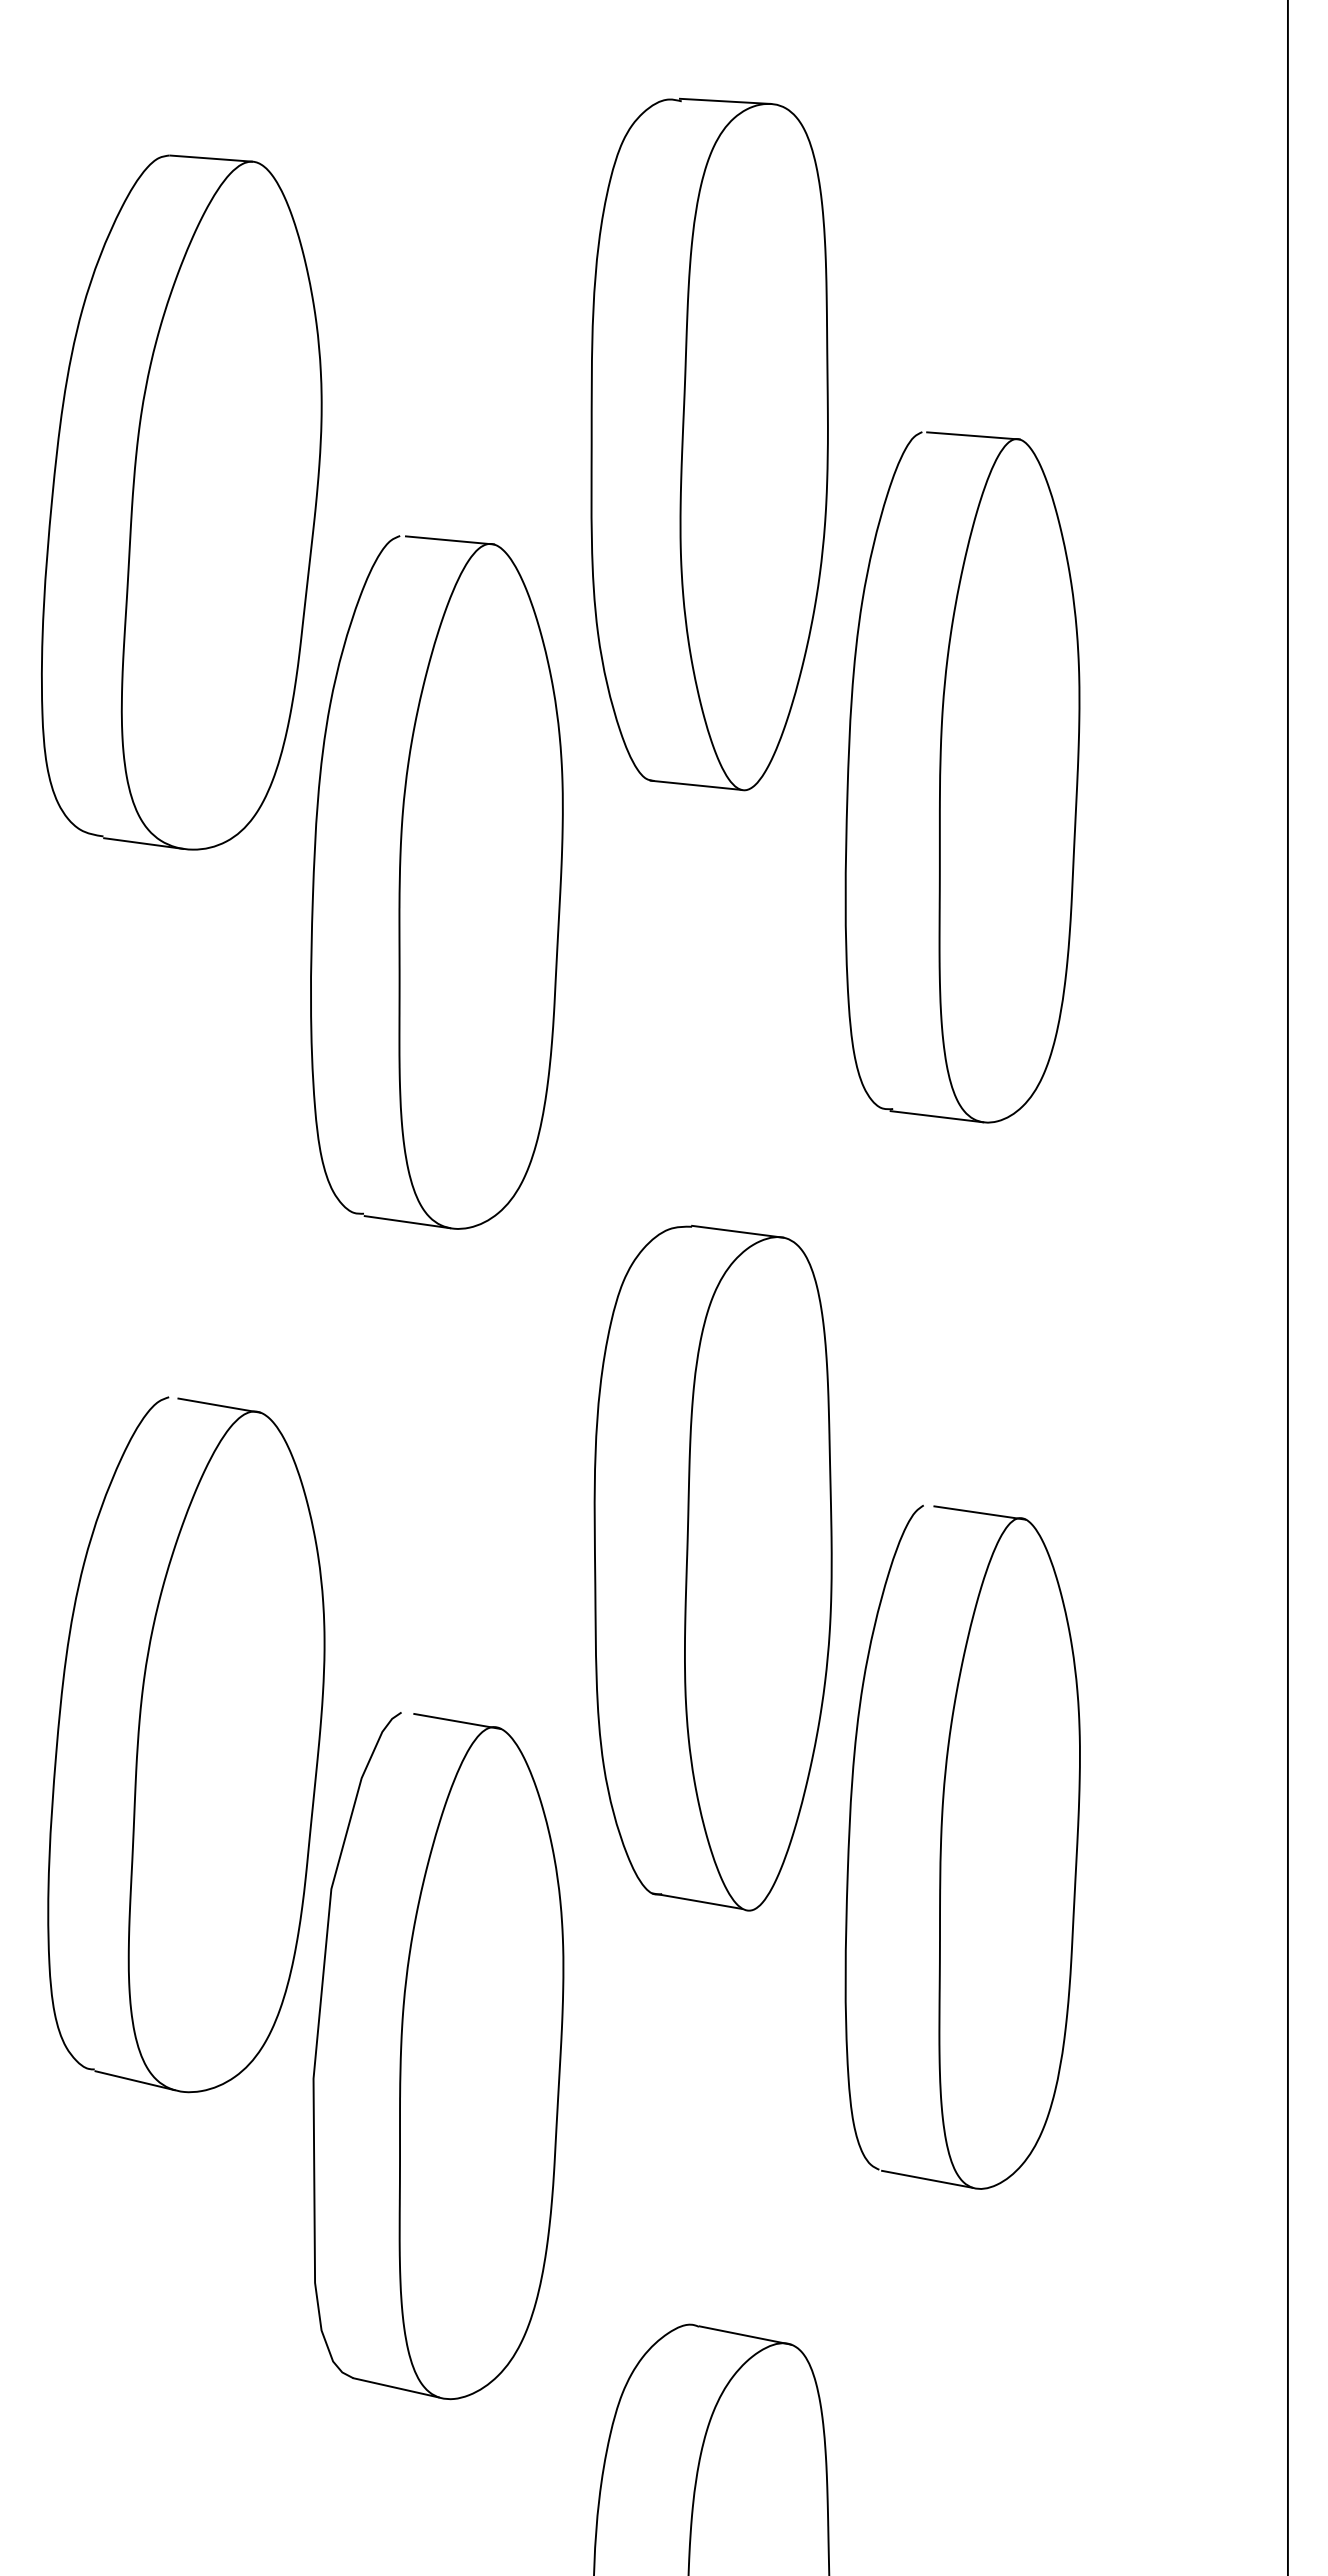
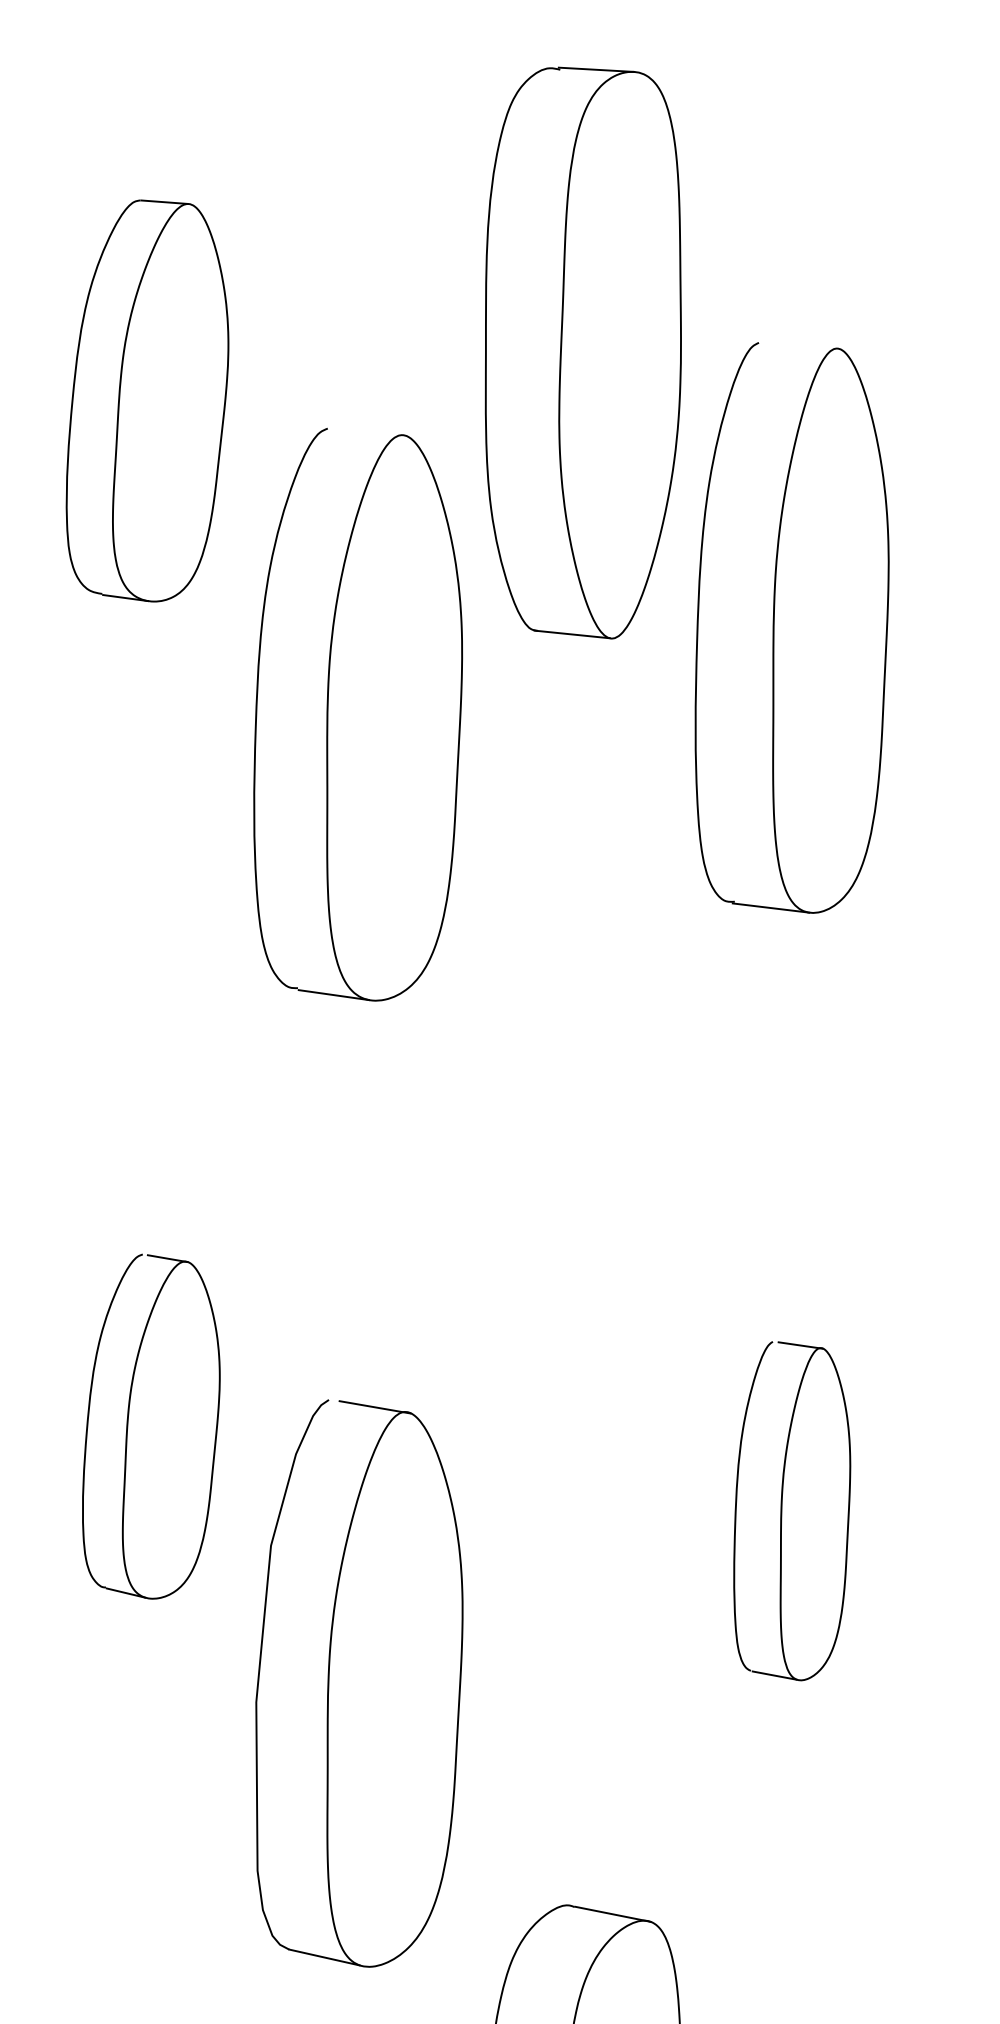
line: (973, 435) -> (801, 345), removed
part: (181, 502) -> (147, 400), size x0.7
line: (449, 540) -> (368, 432), removed
part: (712, 1567) -> (585, 1280), removed
part: (186, 1744) -> (151, 1426), size x0.6
part: (962, 1846) -> (792, 1510), size x0.6

